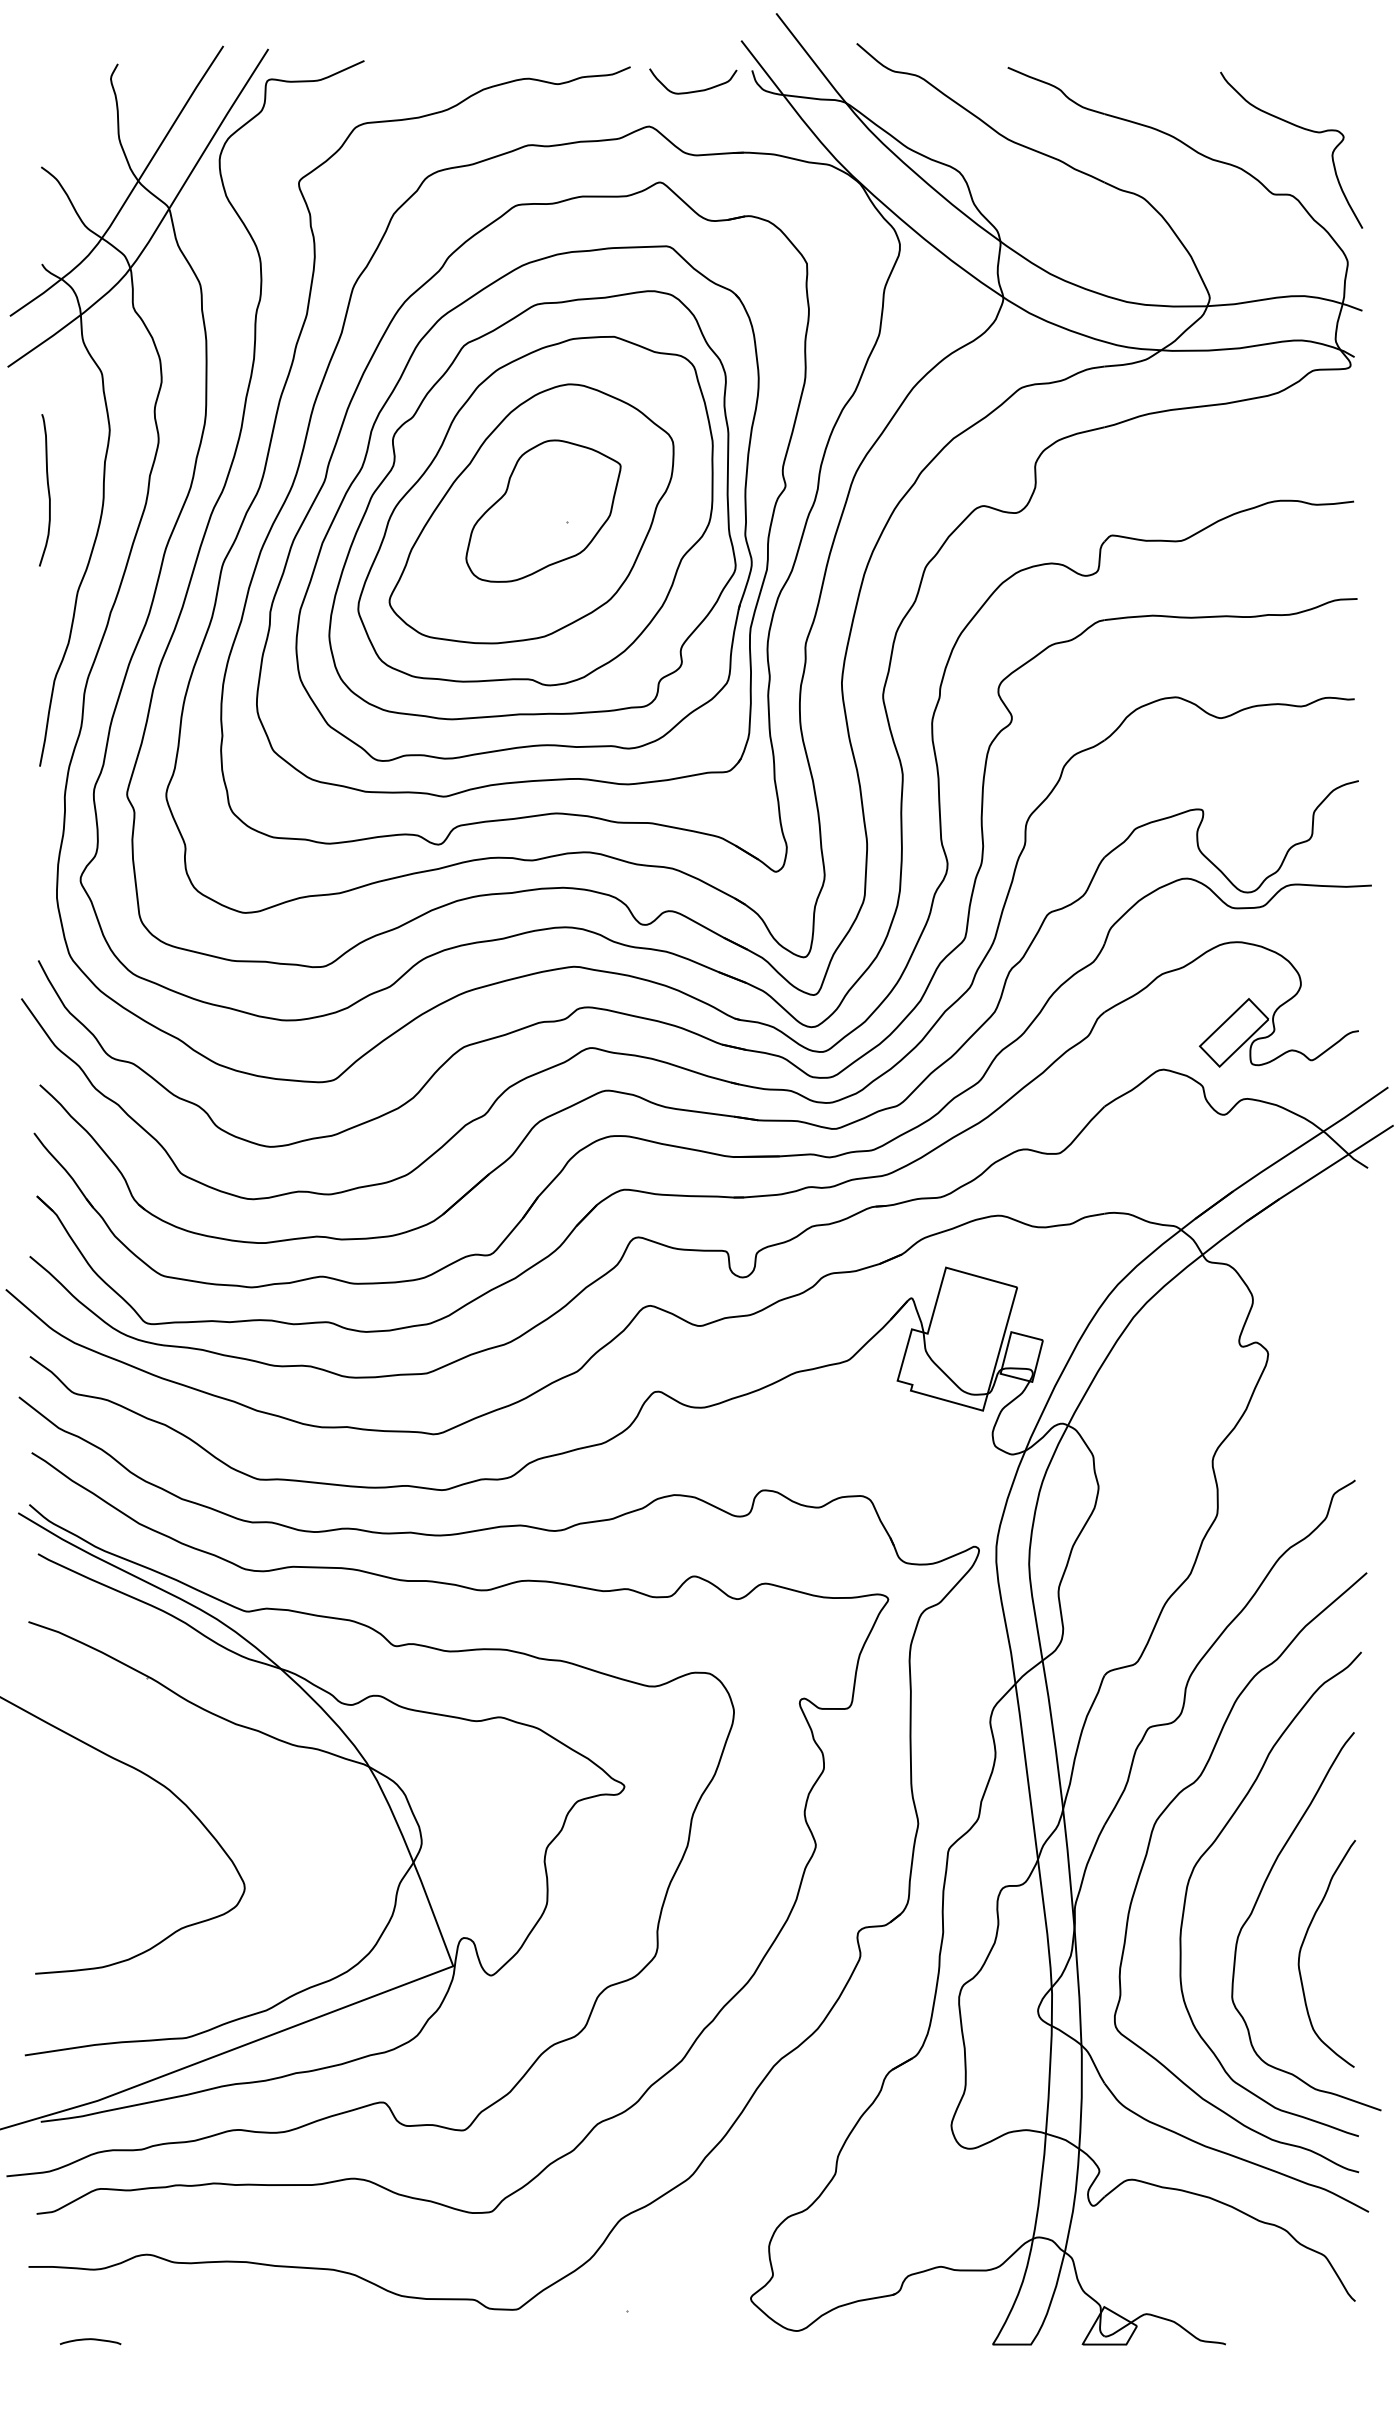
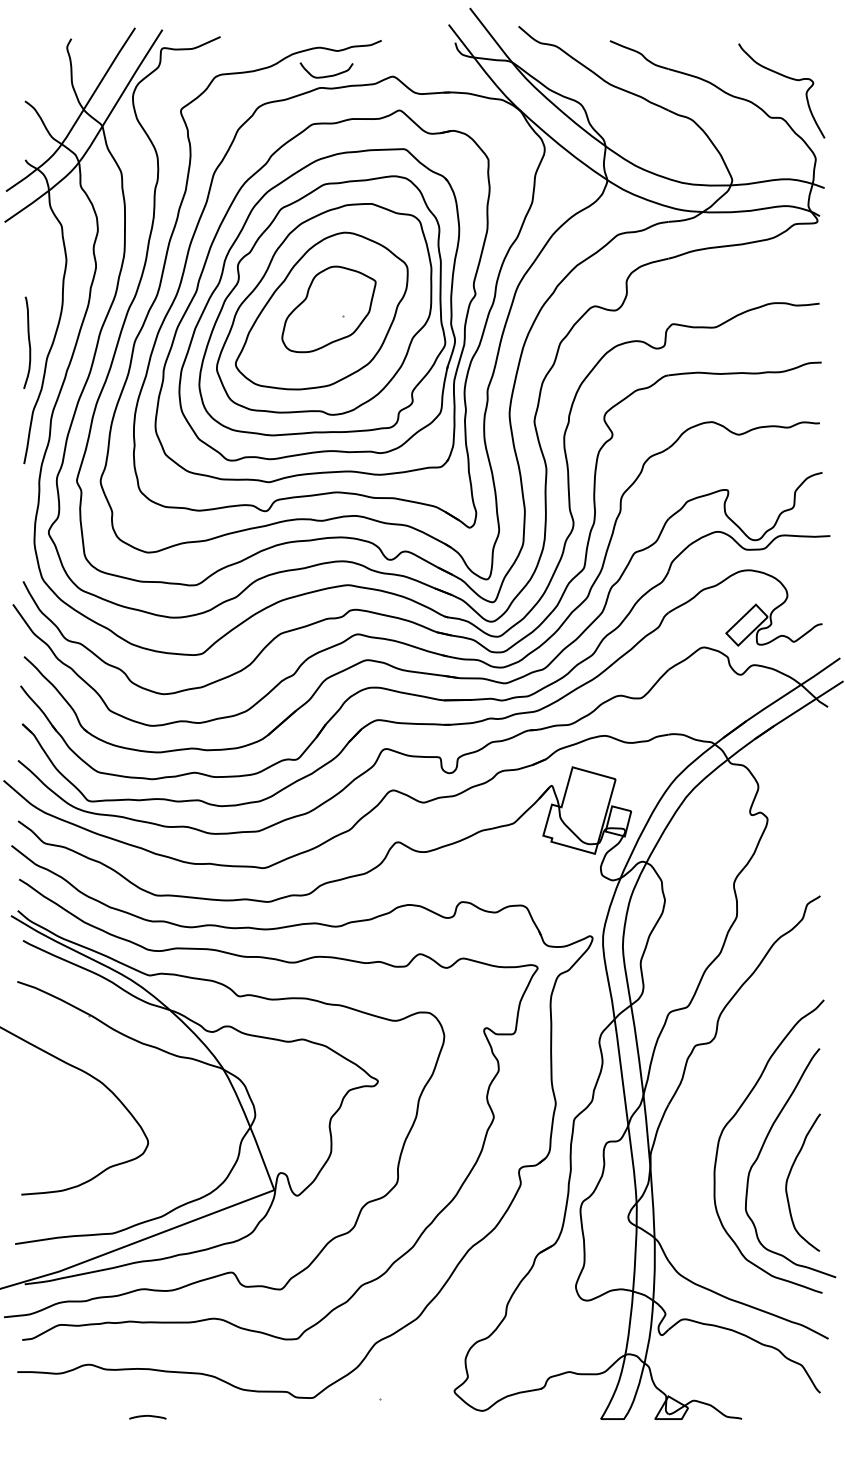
curve: (693, 89) -> (326, 75), moved
curve: (47, 489) -> (28, 342), moved
curve: (1149, 1852) -> (695, 1121), removed
curve: (89, 2340) -> (147, 1416), moved

